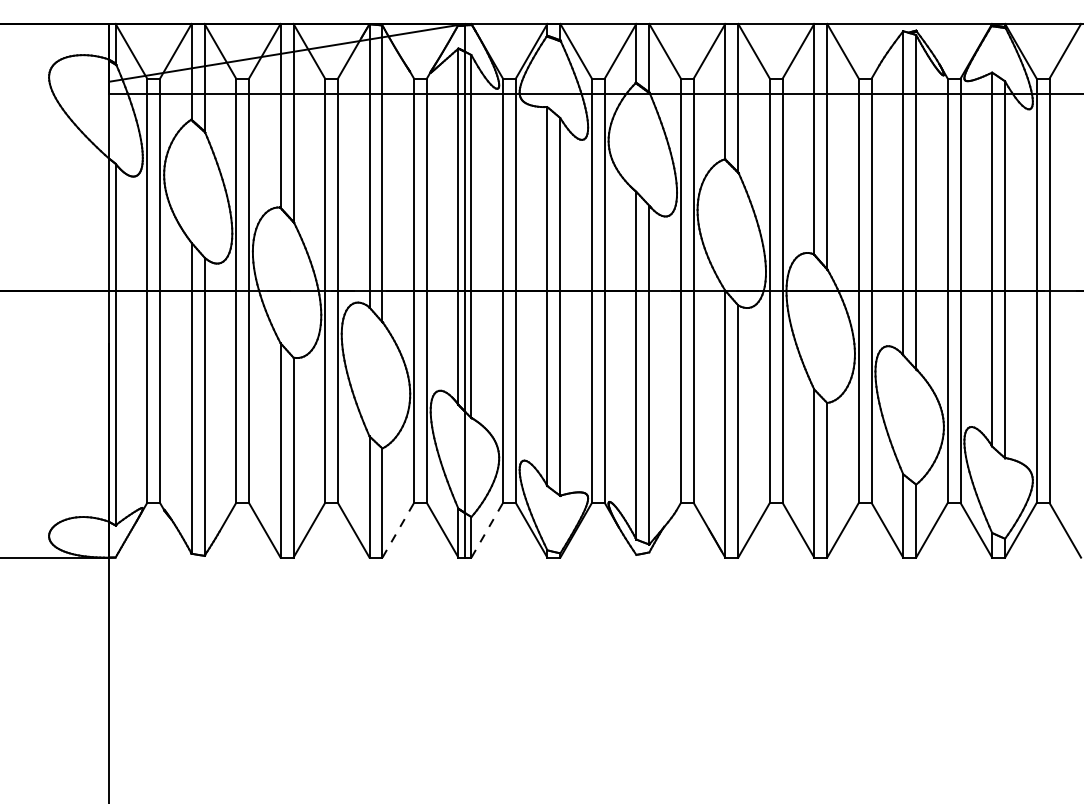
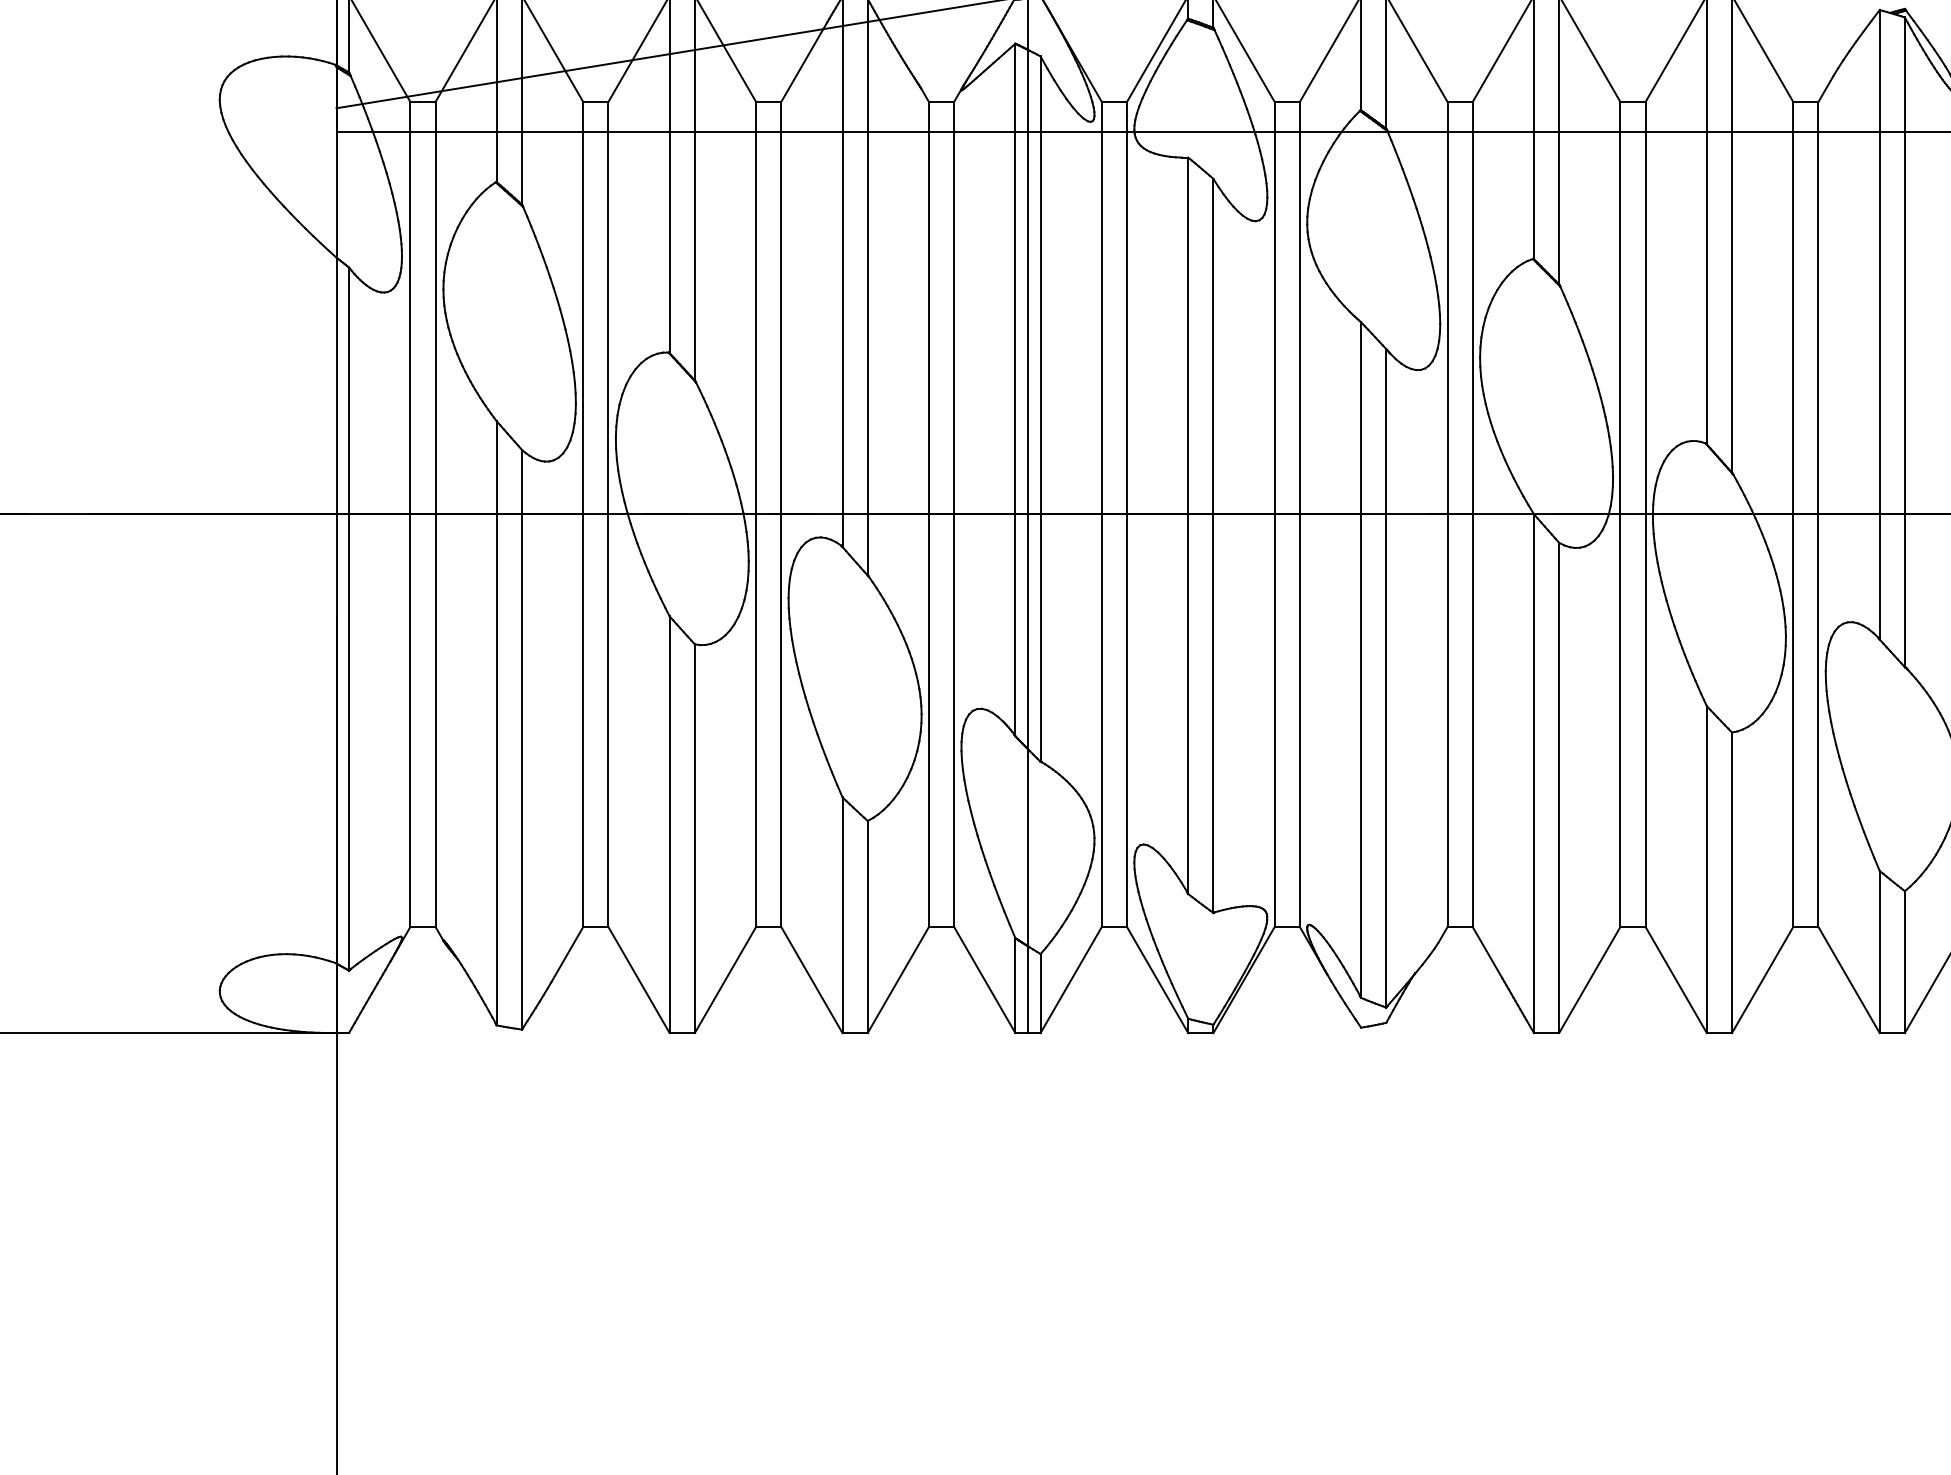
line: (398, 530) -> (898, 980), dashed -> solid
line: (487, 530) -> (1071, 980), dashed -> solid

